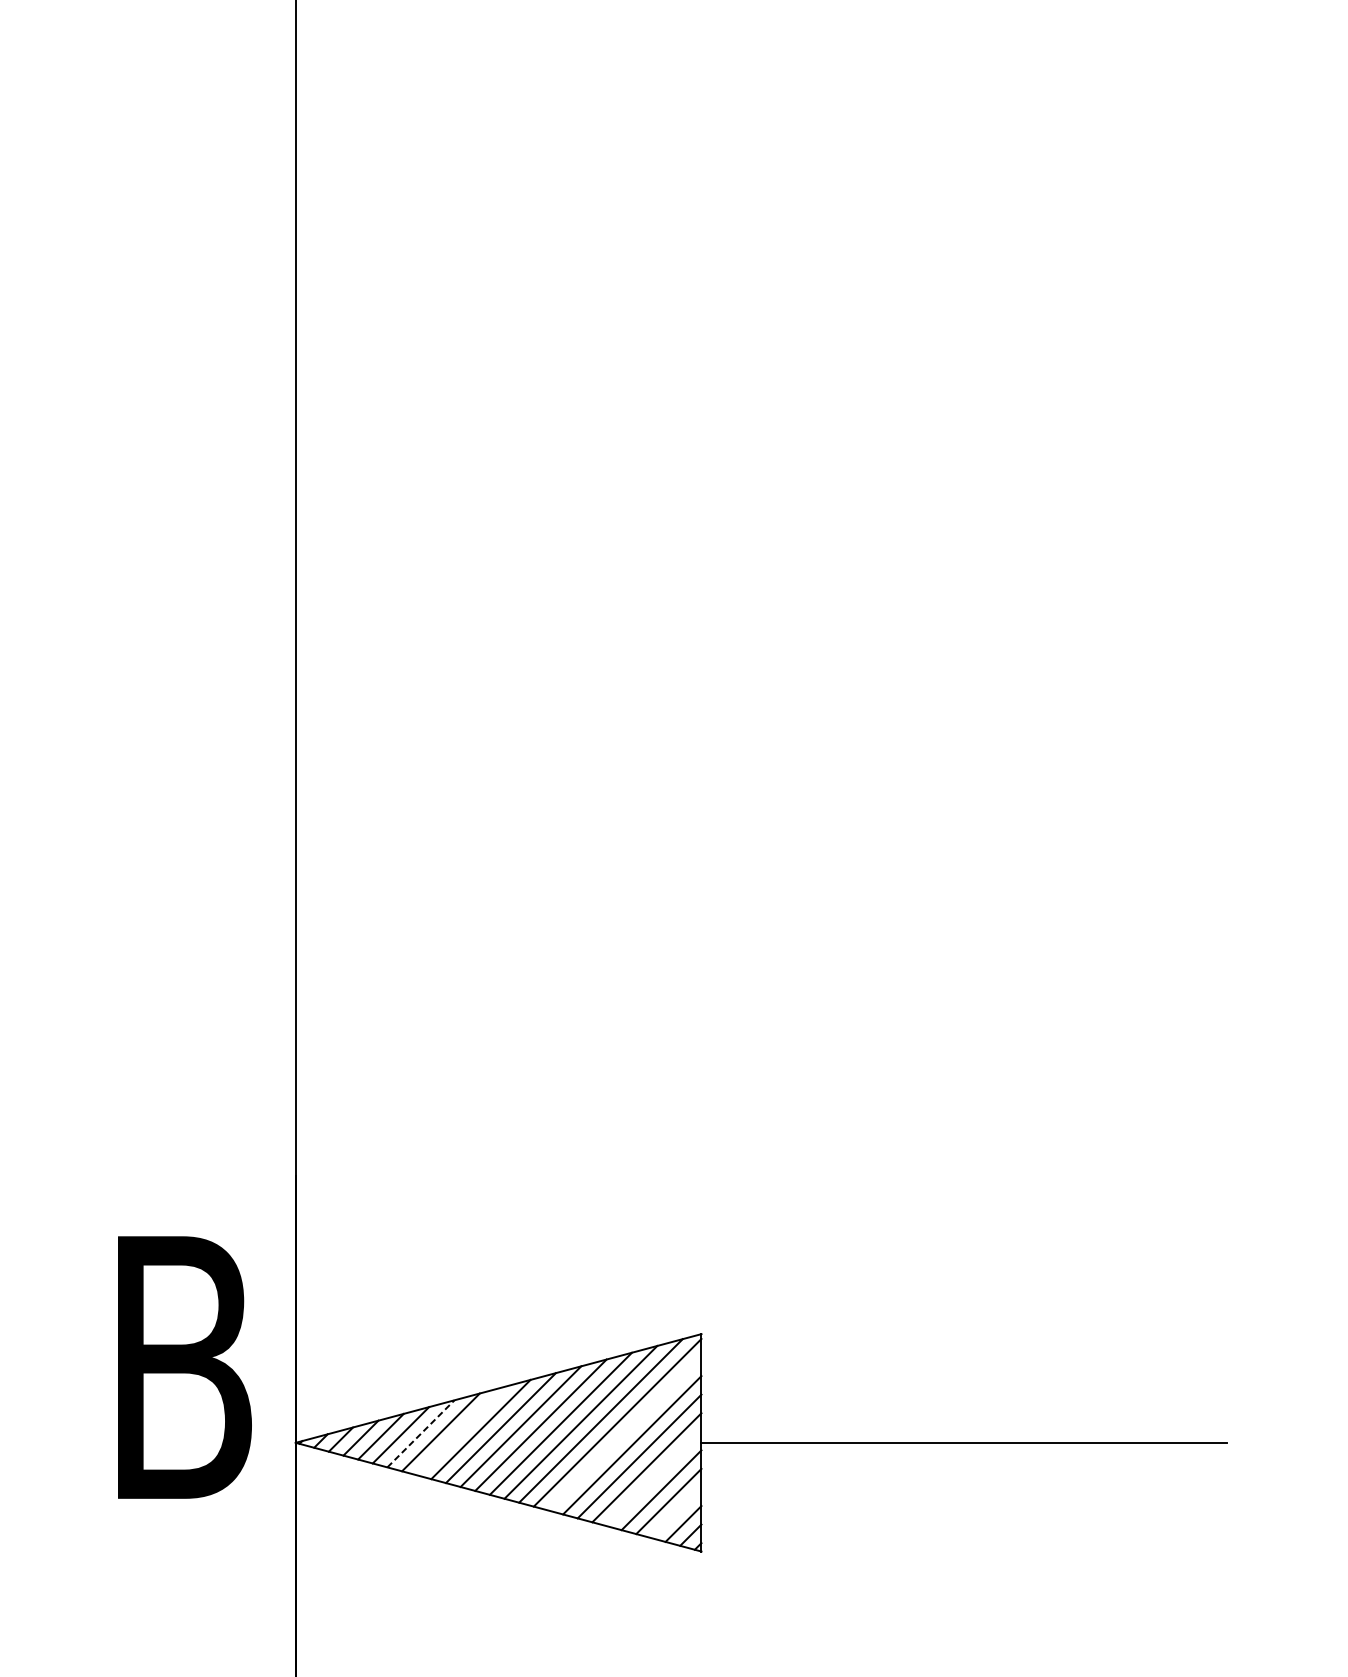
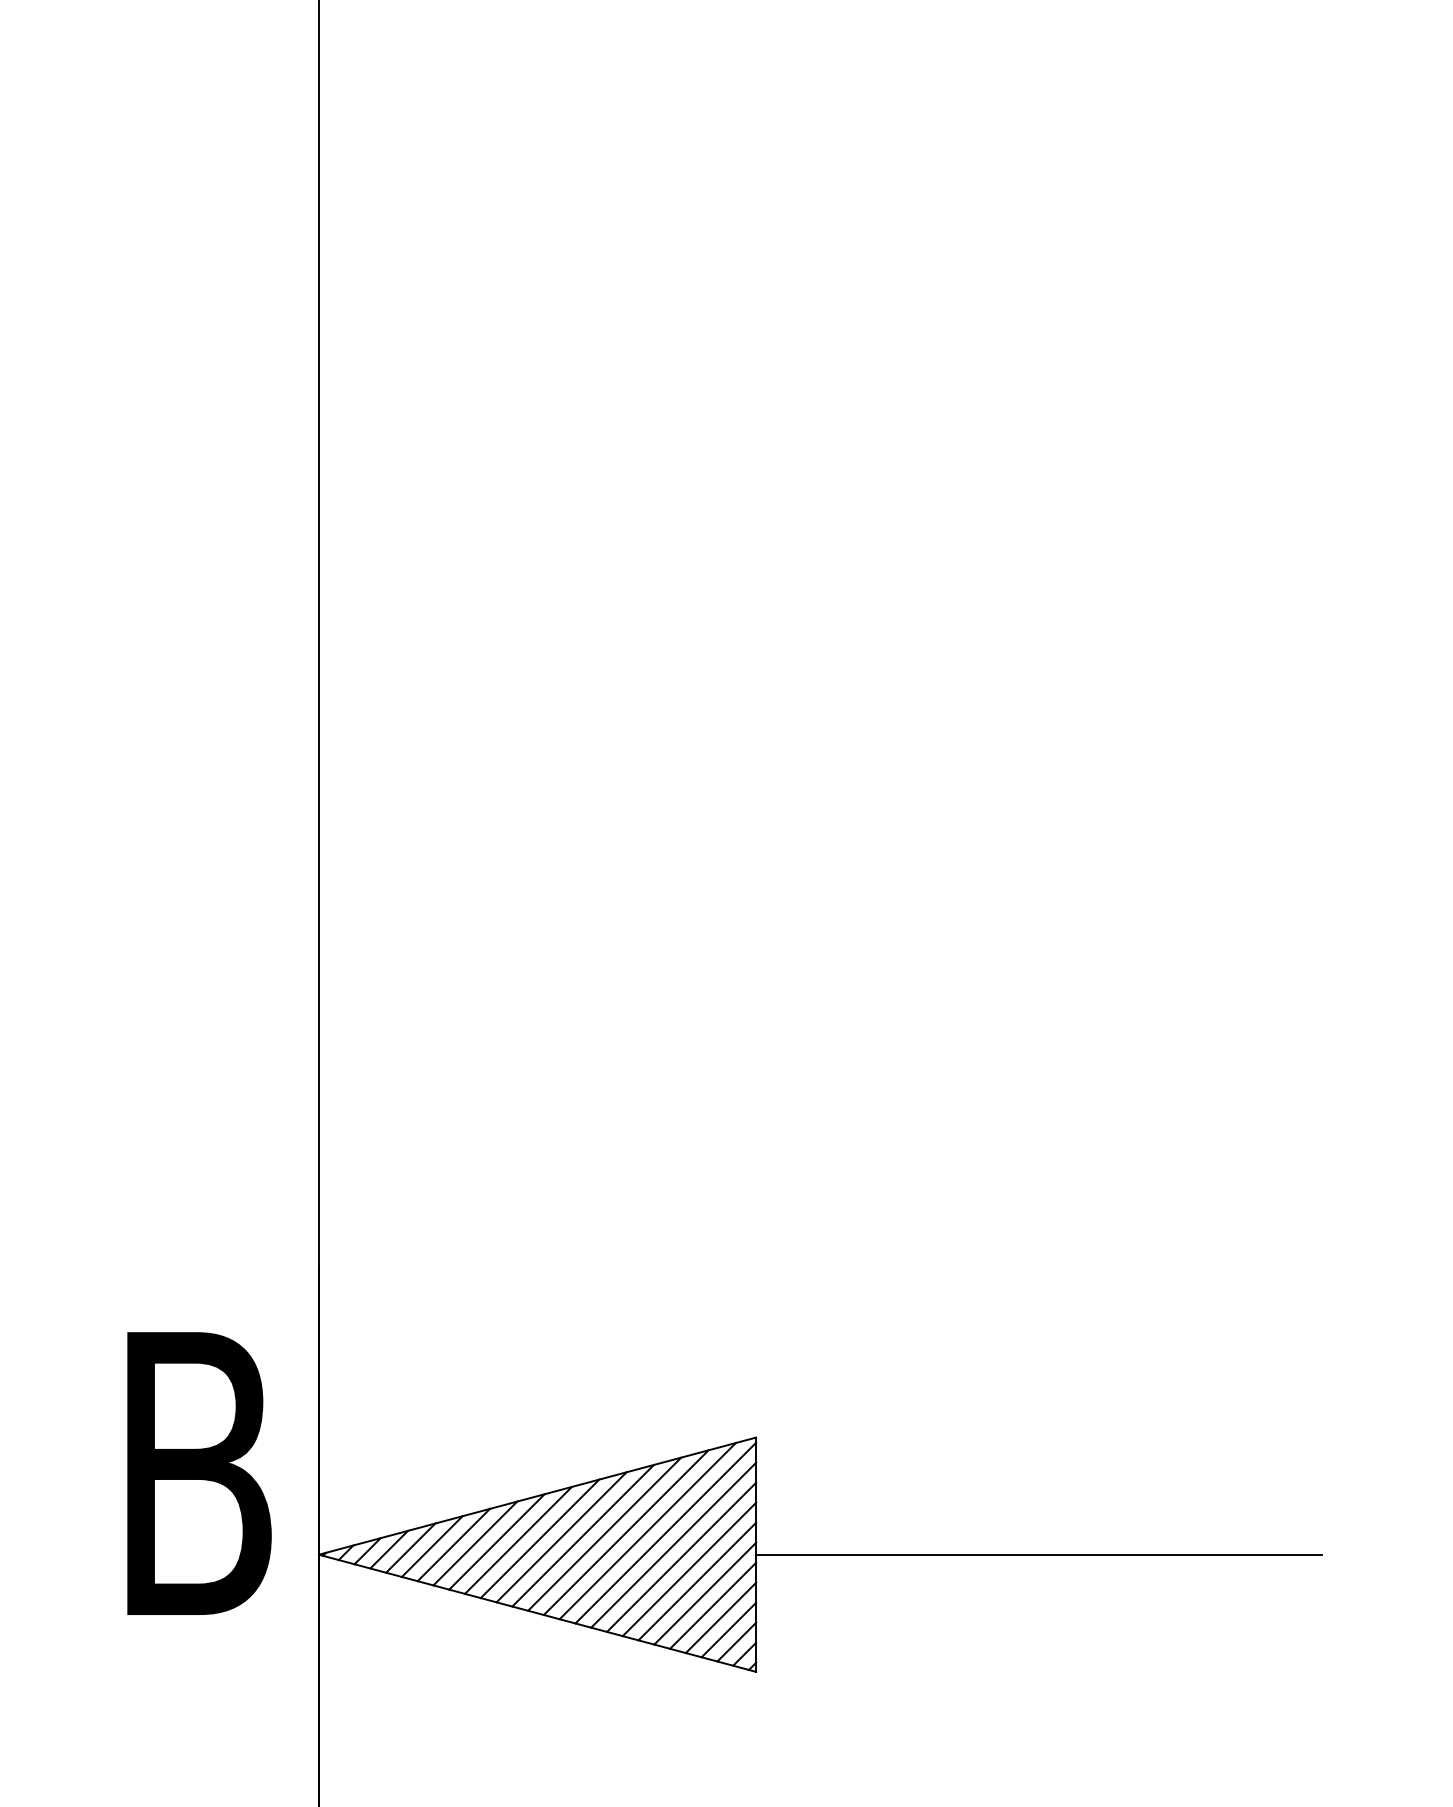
line: (460, 1430) -> (496, 1541), added
line: (421, 1433) -> (454, 1544), dashed -> solid
line: (624, 1433) -> (673, 1544), added
line: (654, 1478) -> (705, 1593), added
line: (675, 1512) -> (728, 1629), added

